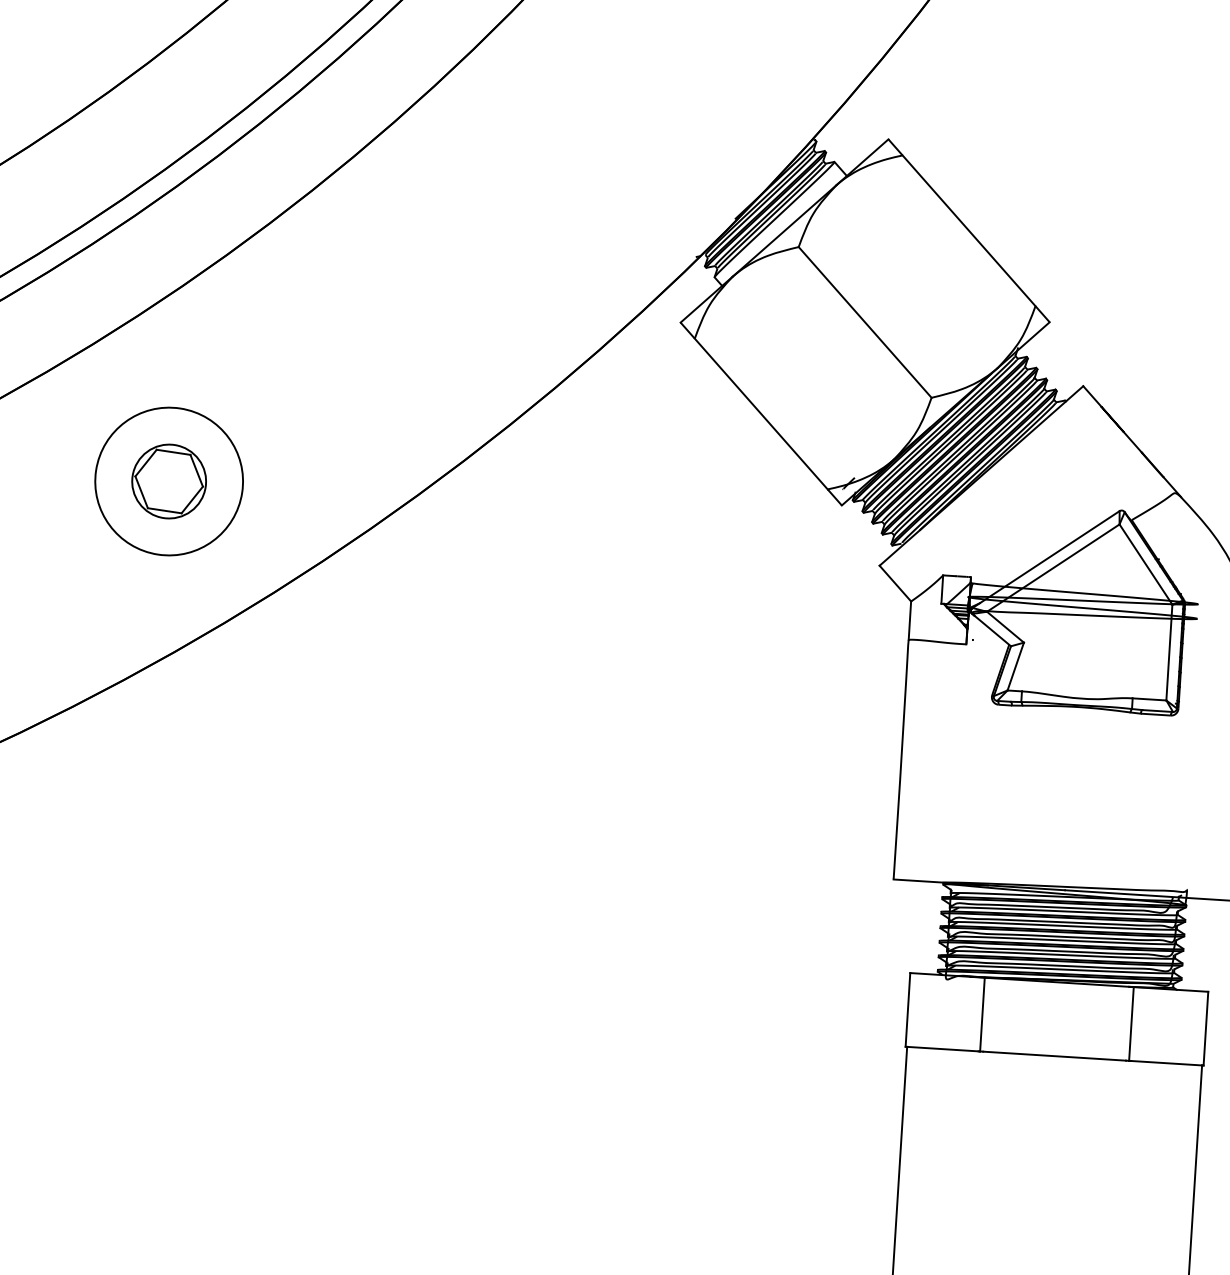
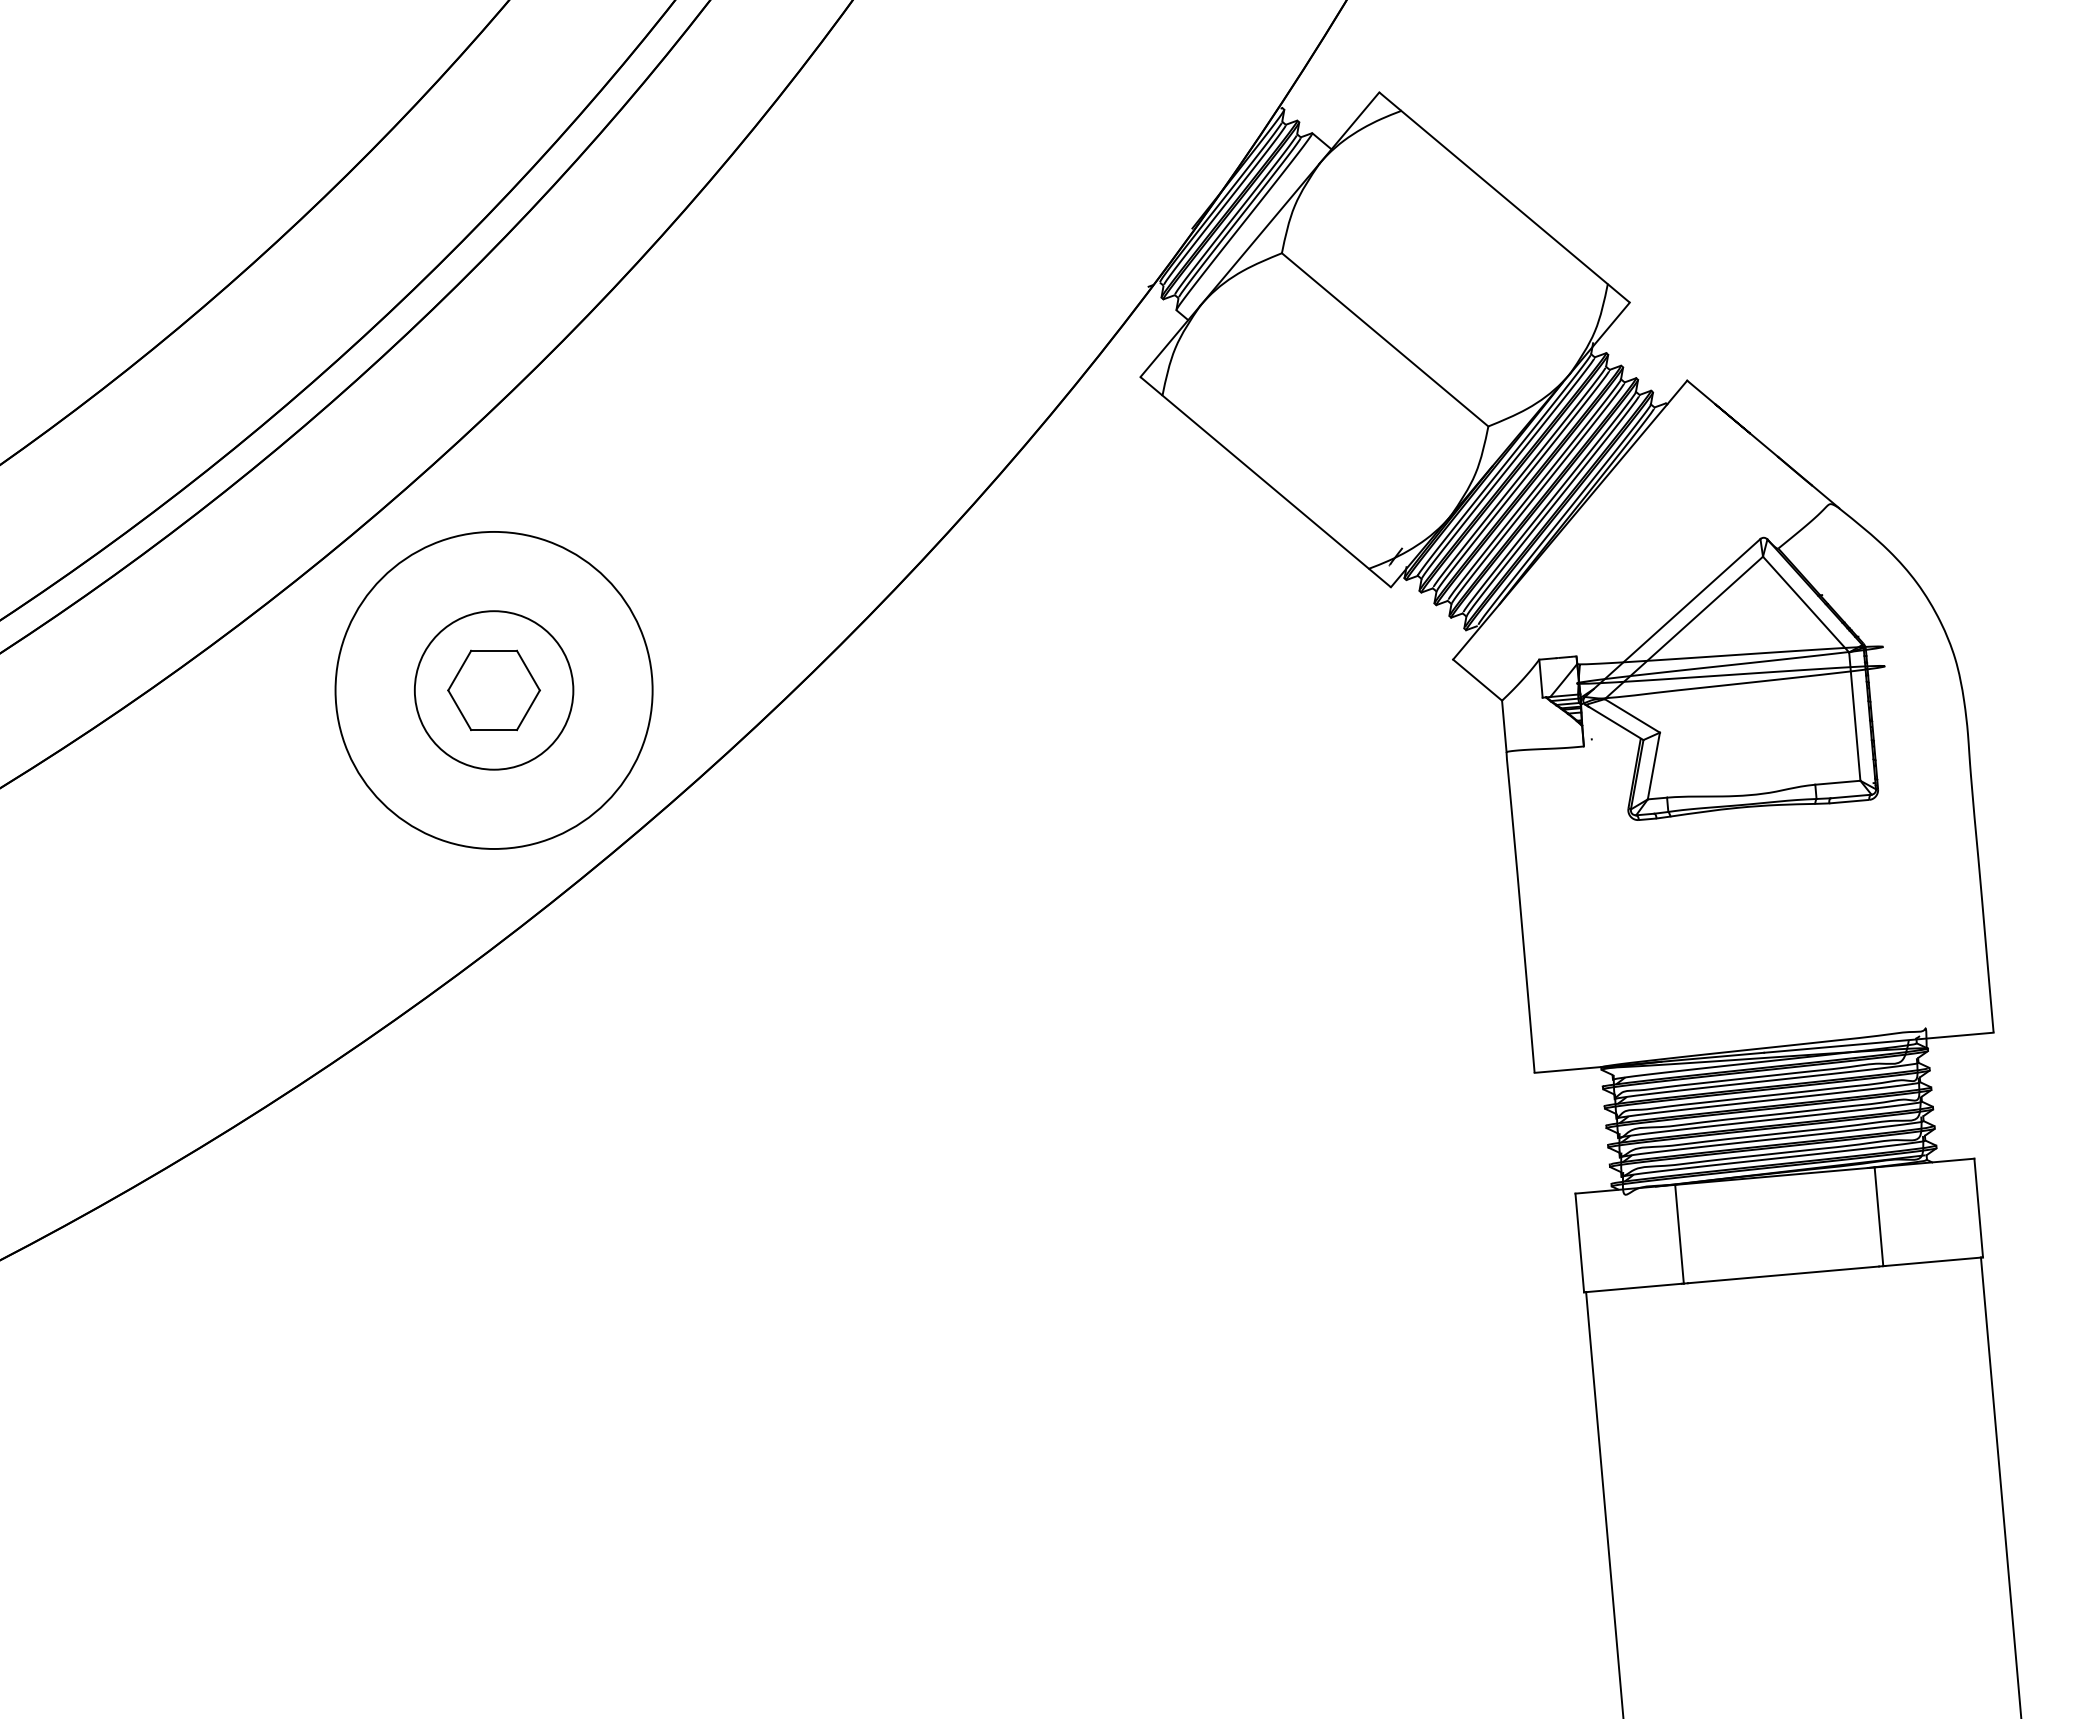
circle: (168, 480) -> (493, 689), size x1.6
circle: (169, 481) -> (494, 690), size x1.6

